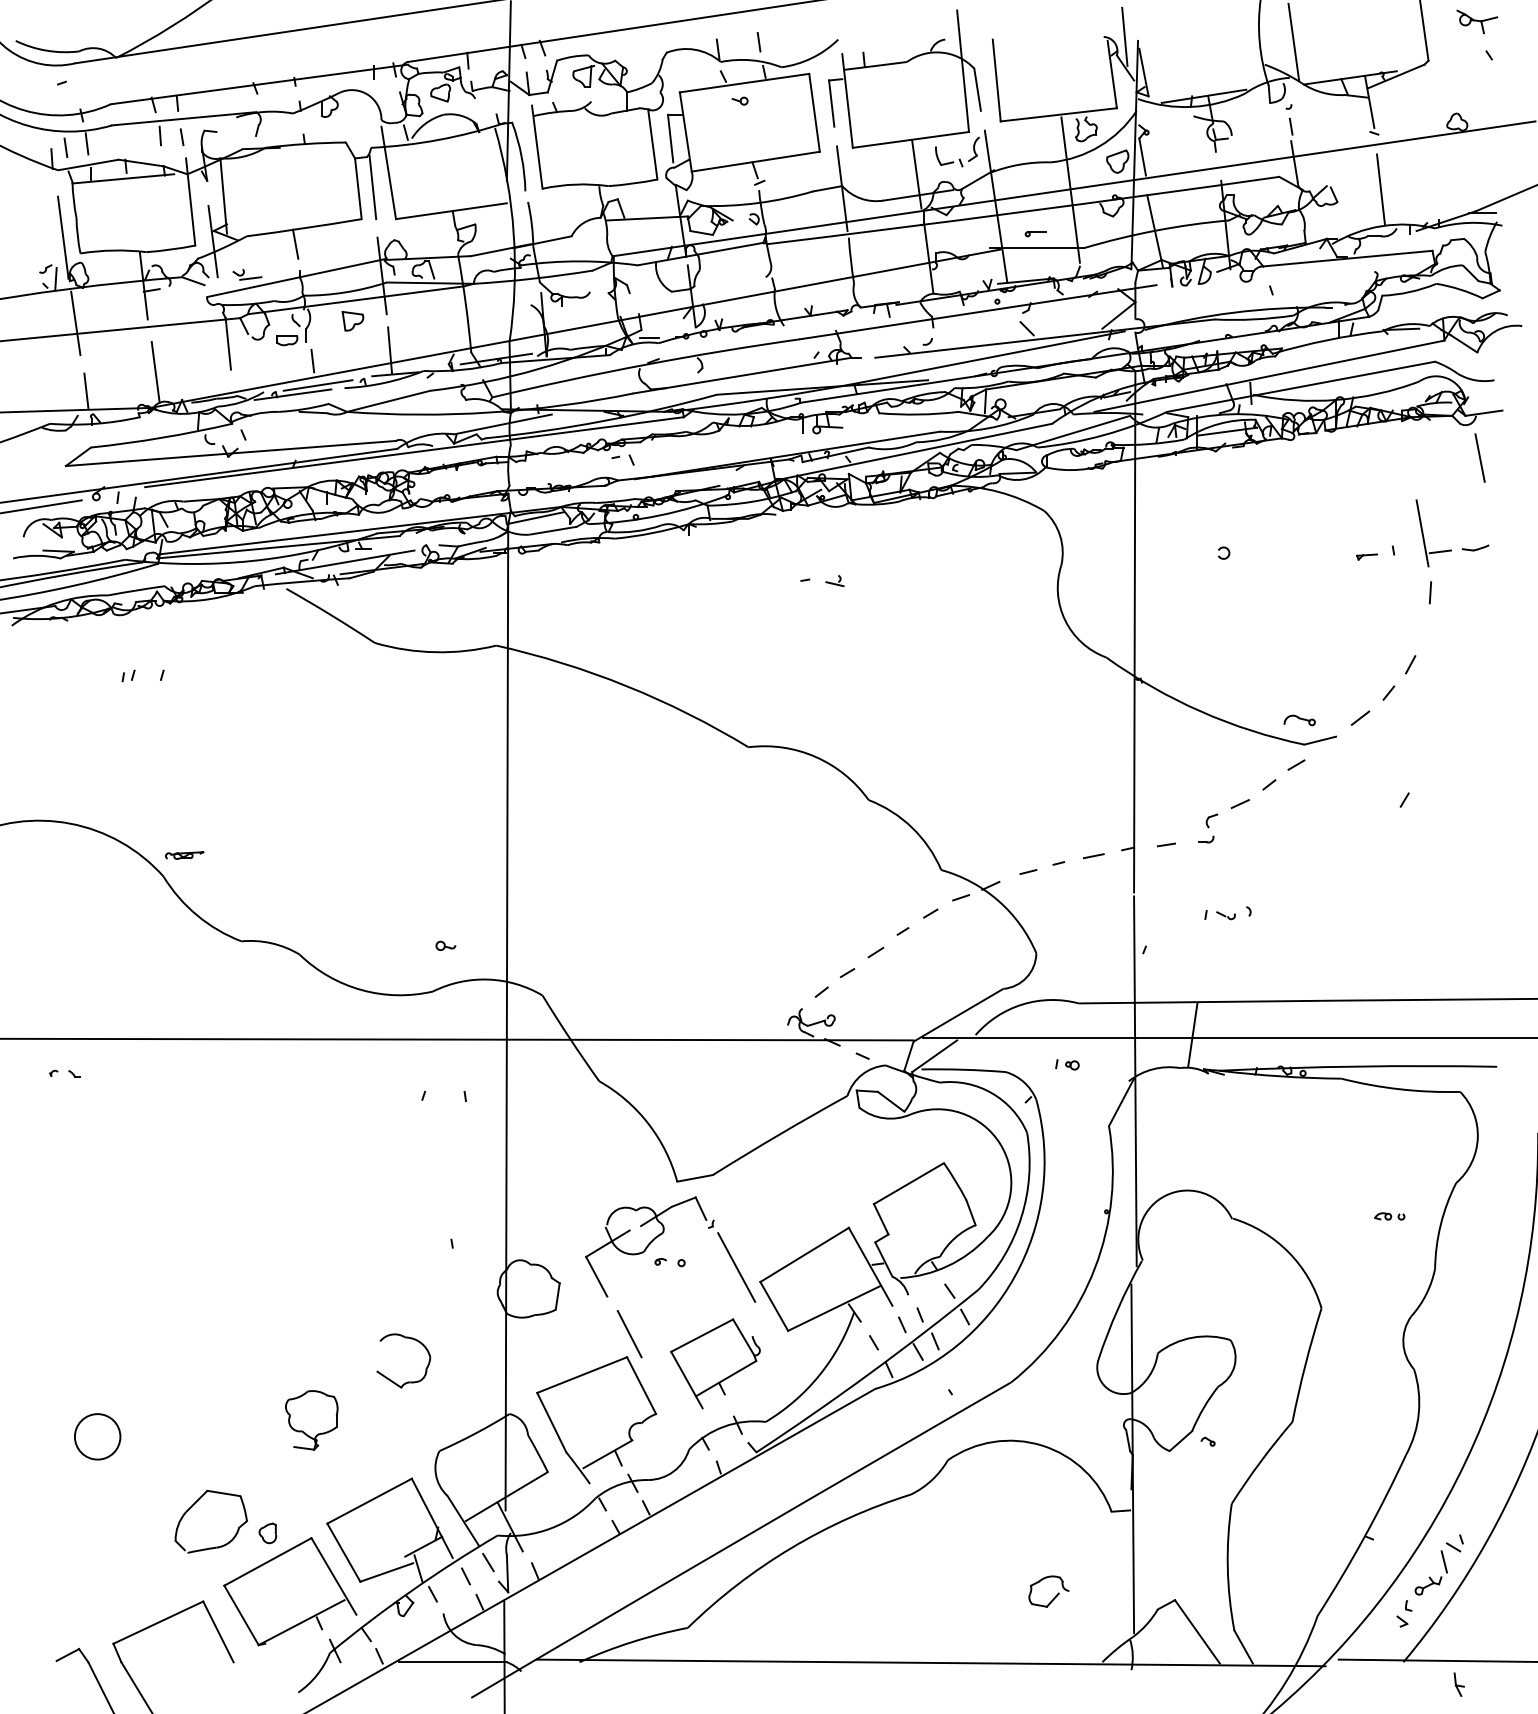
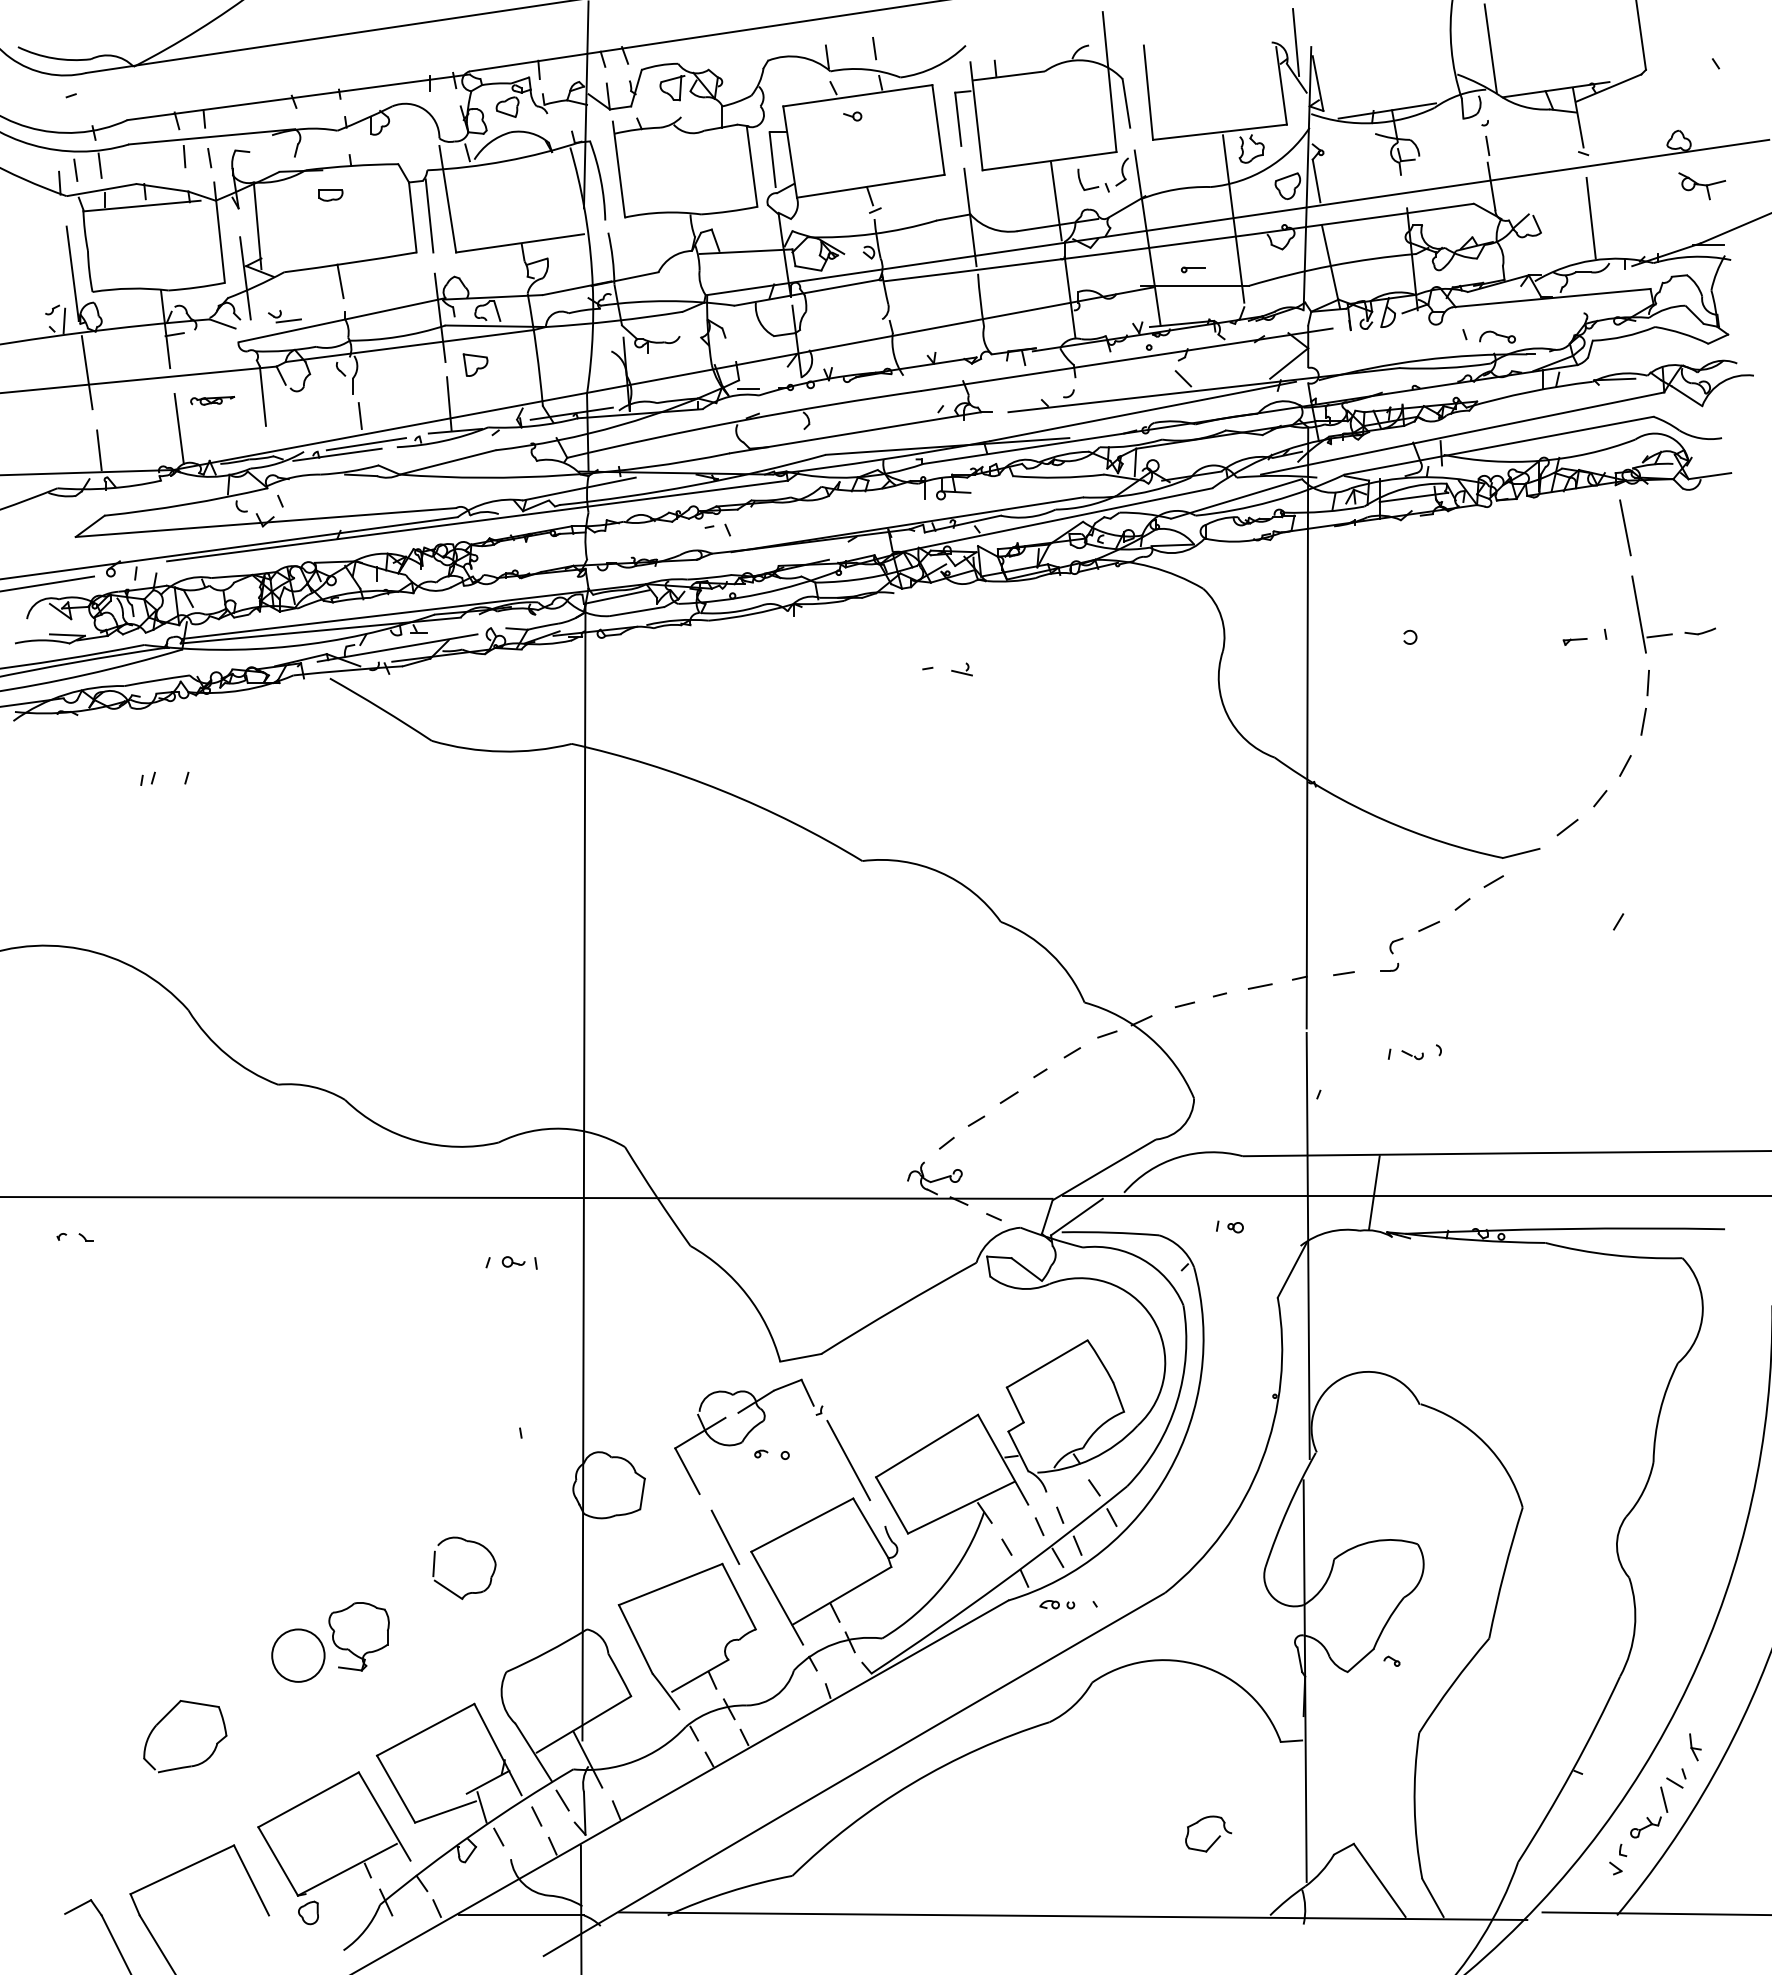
part: (1477, 22) -> (1702, 186), moved
part: (352, 320) -> (475, 364), moved
part: (286, 340) -> (330, 195), moved
line: (1480, 457) -> (1625, 527), moved
line: (1426, 626) -> (1643, 721), added
part: (1299, 719) -> (1497, 336), moved
part: (184, 855) -> (212, 400), moved
part: (445, 945) -> (513, 1261), moved
part: (1389, 1216) -> (1057, 1604), moved
line: (376, 1356) -> (433, 1563), added
part: (715, 1363) -> (824, 1571), size x1.43
circle: (97, 1436) -> (298, 1655), moved
part: (194, 1504) -> (166, 1716), moved
part: (267, 1533) -> (308, 1912), moved
part: (1459, 1684) -> (1695, 1747), moved

